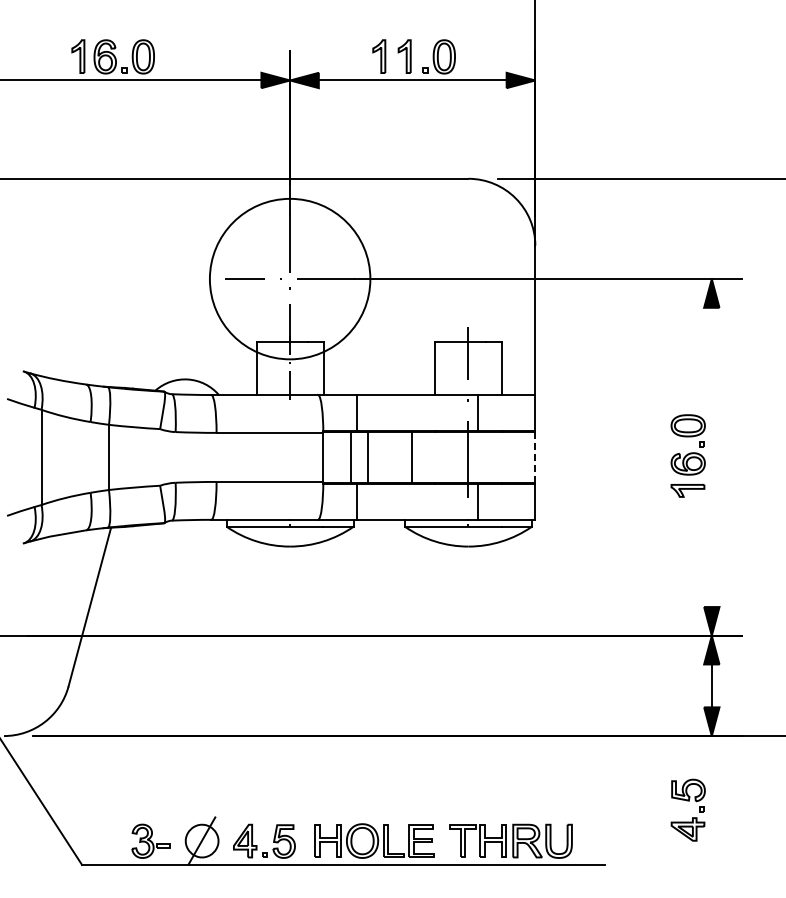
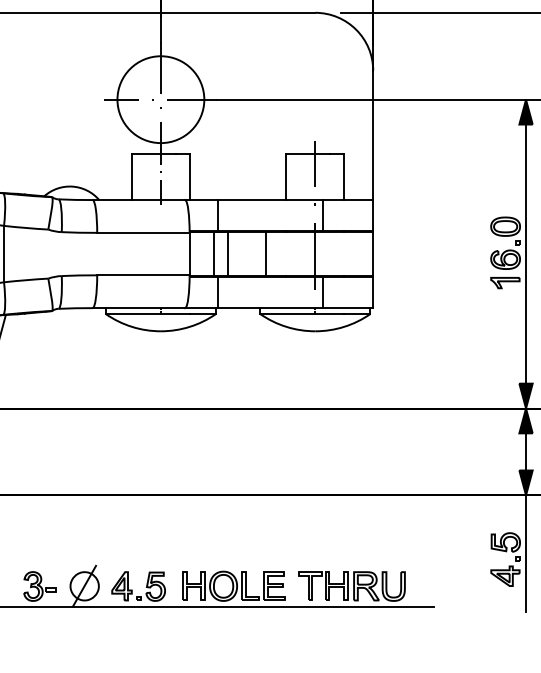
circle: (289, 278) -> (160, 99), size x0.62
line: (535, 457) -> (373, 254), dashed -> solid
line: (711, 457) -> (525, 254), added
line: (711, 803) -> (525, 553), added

